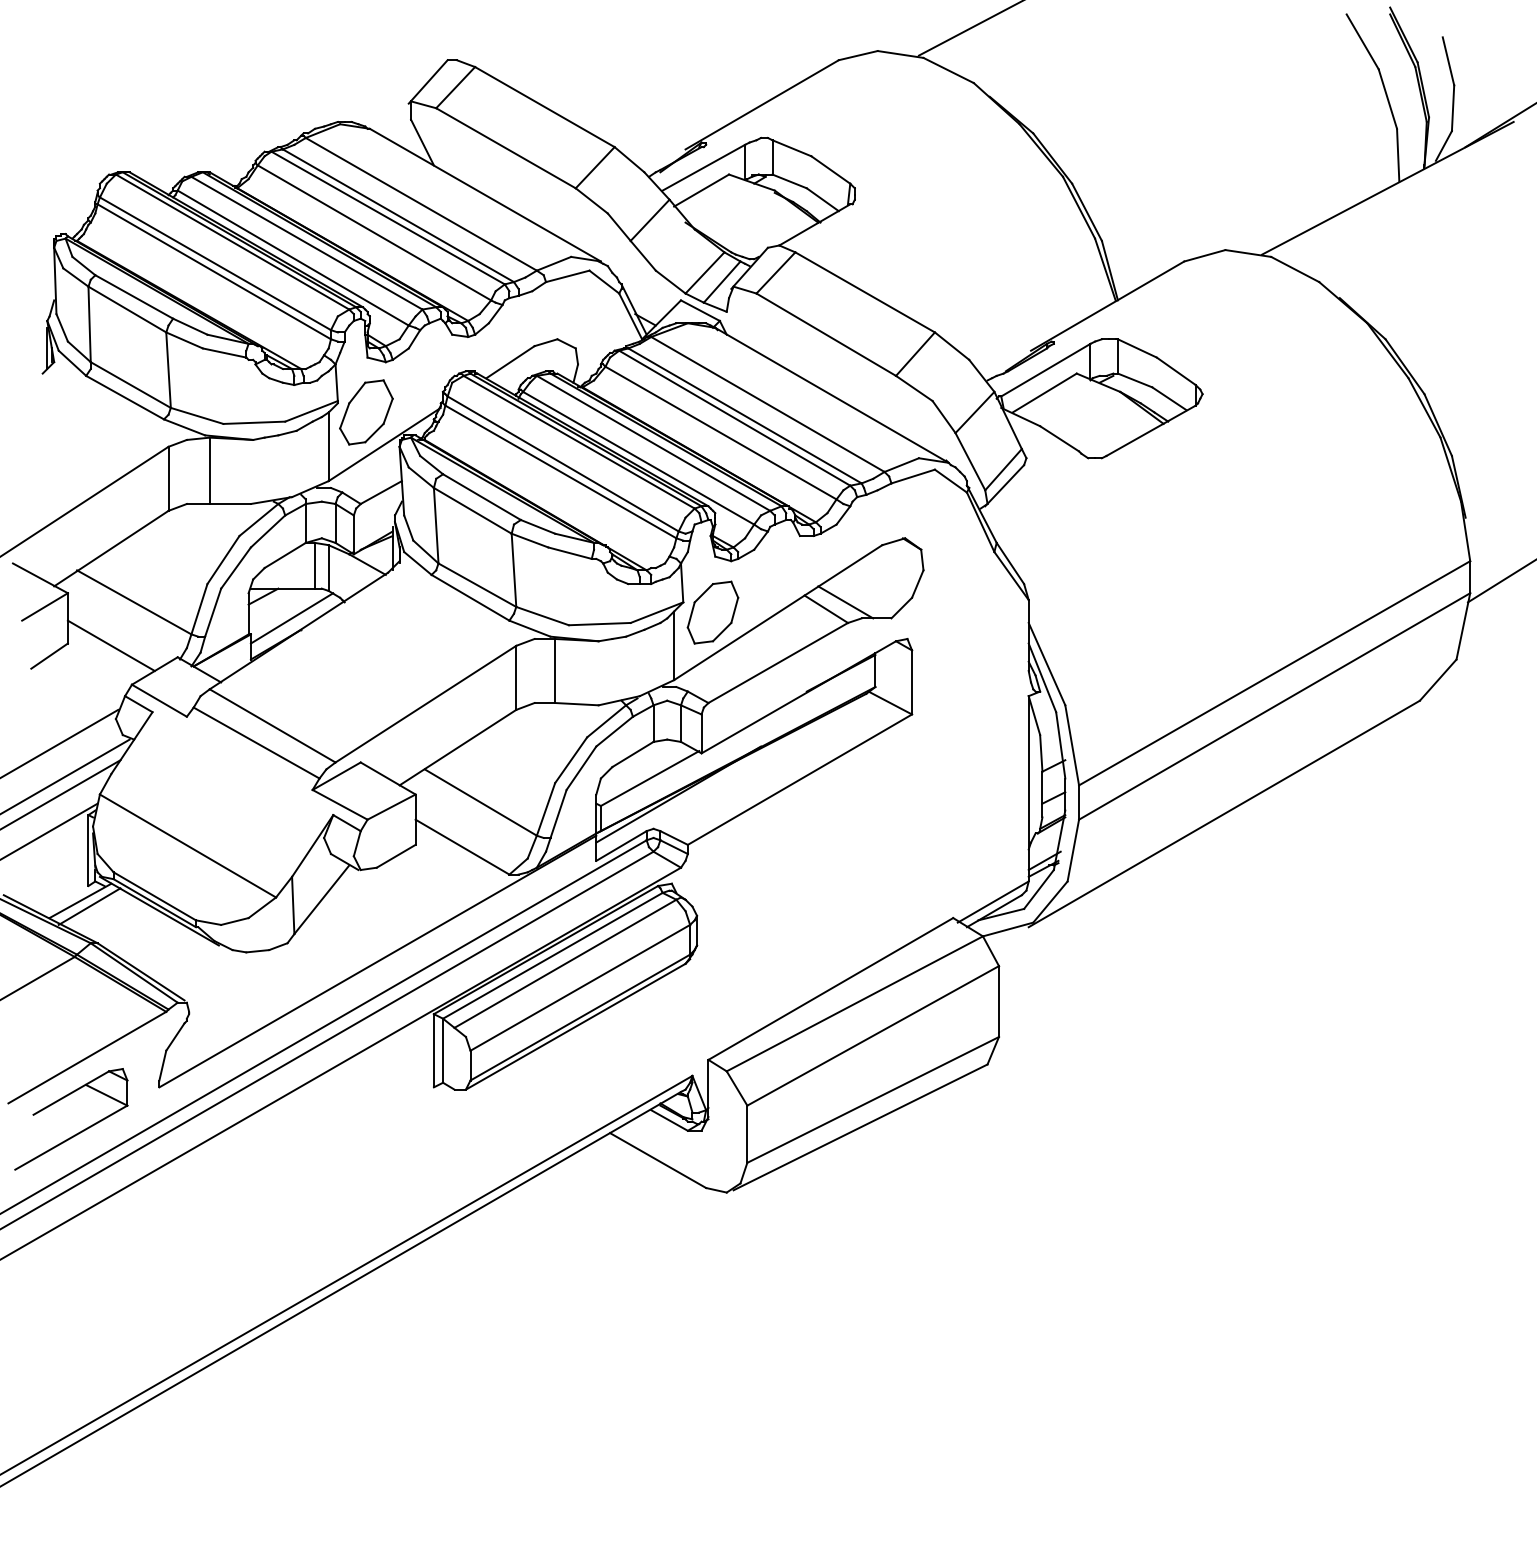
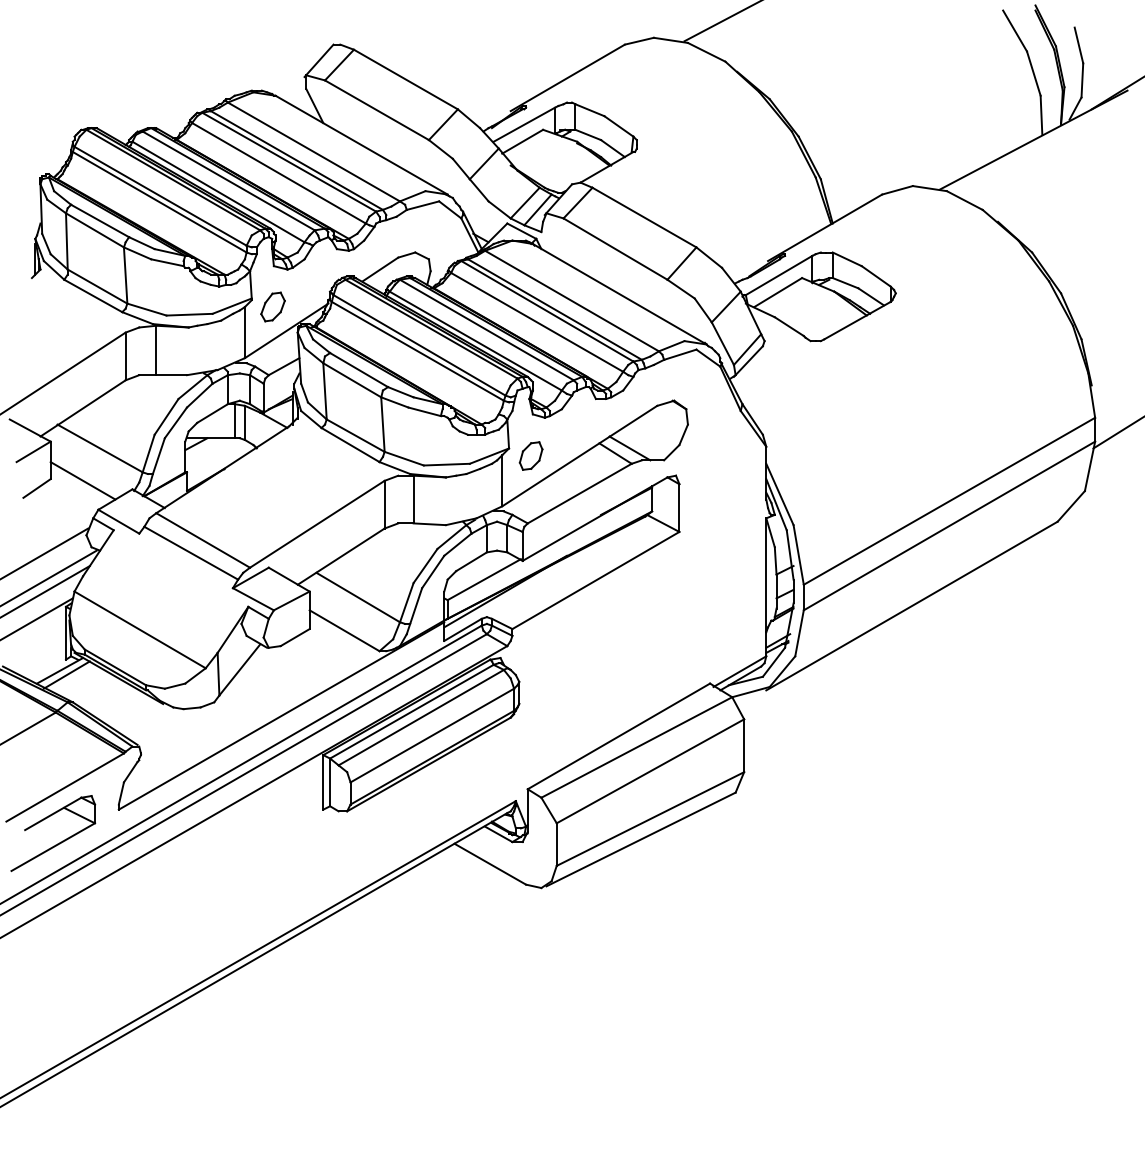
part: (366, 412) -> (273, 307), size x0.6
part: (712, 612) -> (530, 456), size x0.6
line: (291, 618) -> (217, 460), removed

